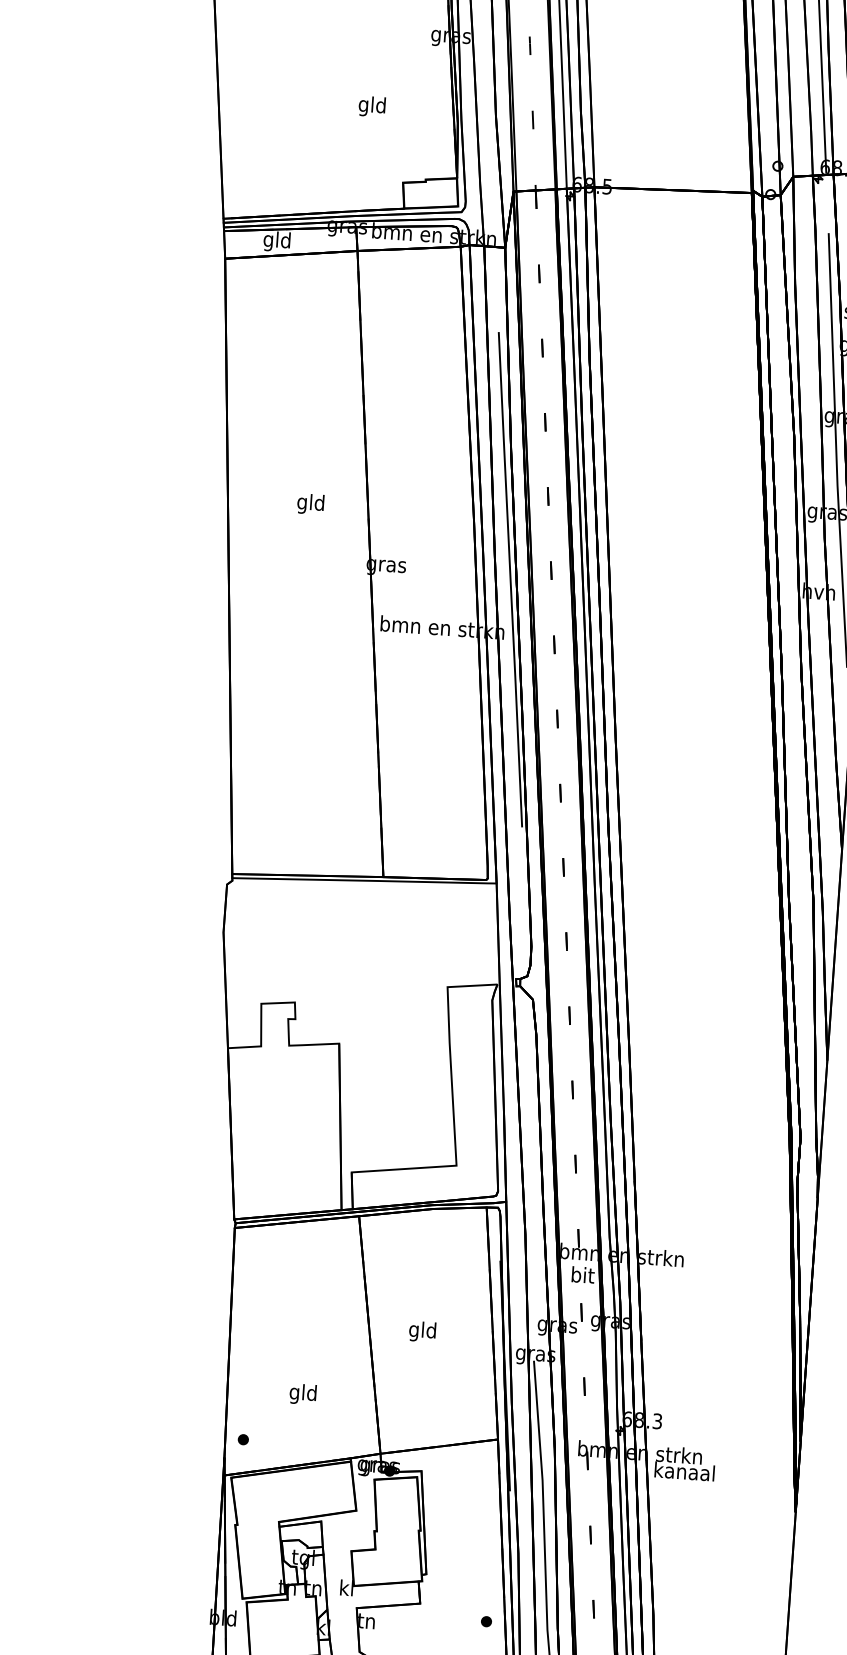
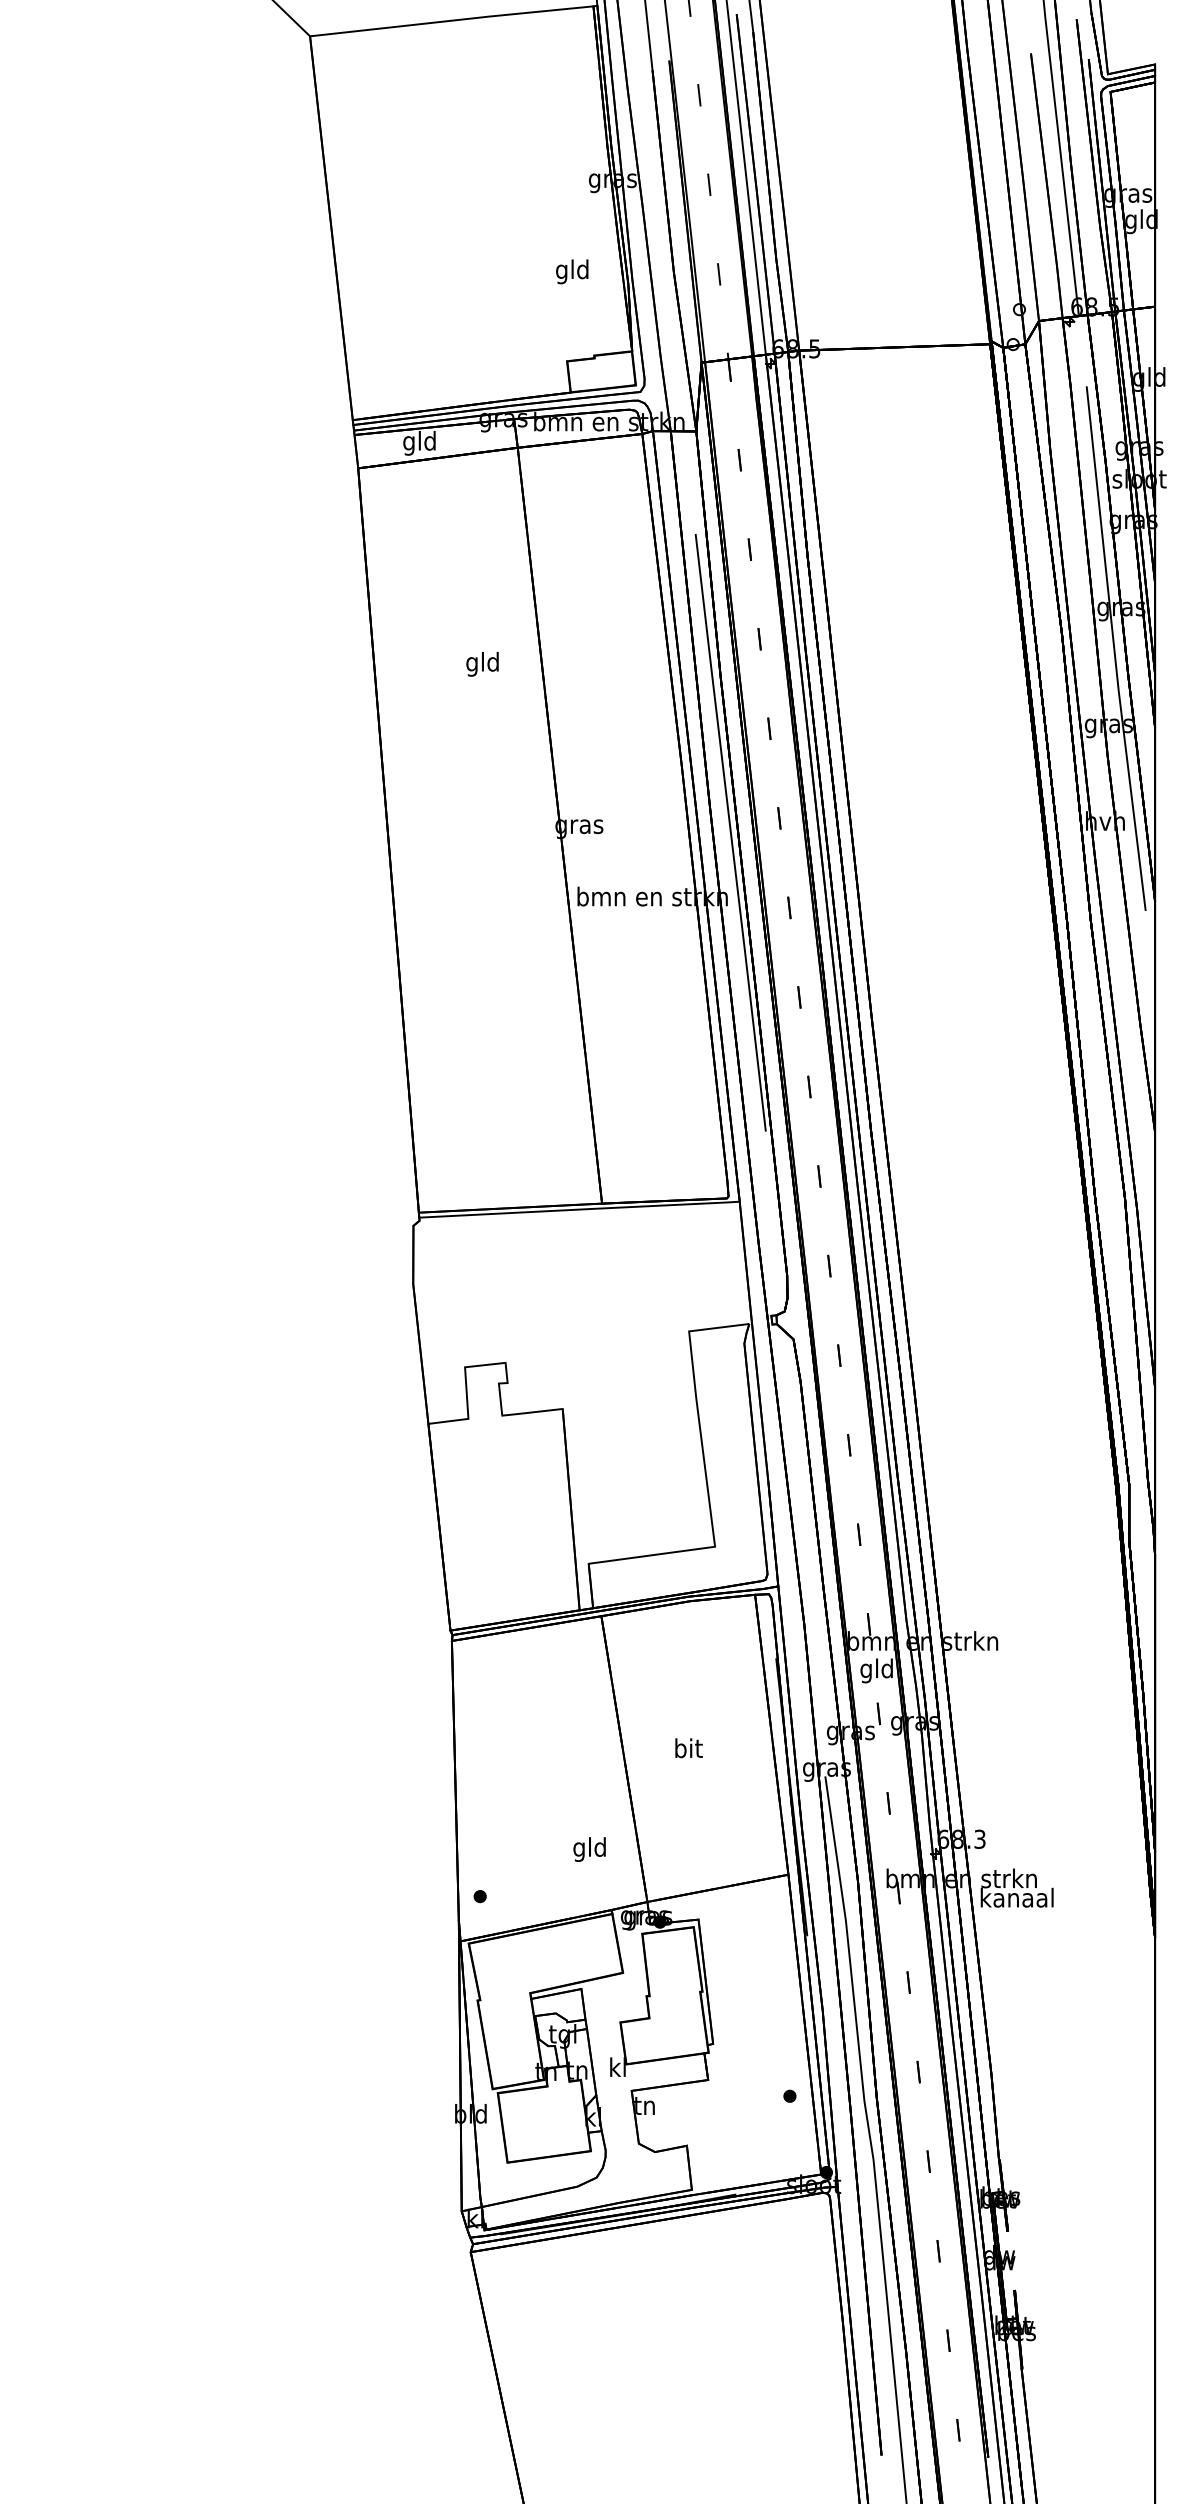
text: (372, 106) -> (572, 271), moved
text: (310, 504) -> (482, 664), moved
text: (582, 1276) -> (876, 1670), bit -> gld
text: (422, 1331) -> (687, 1750), gld -> bit
text: (302, 1394) -> (589, 1849), moved

